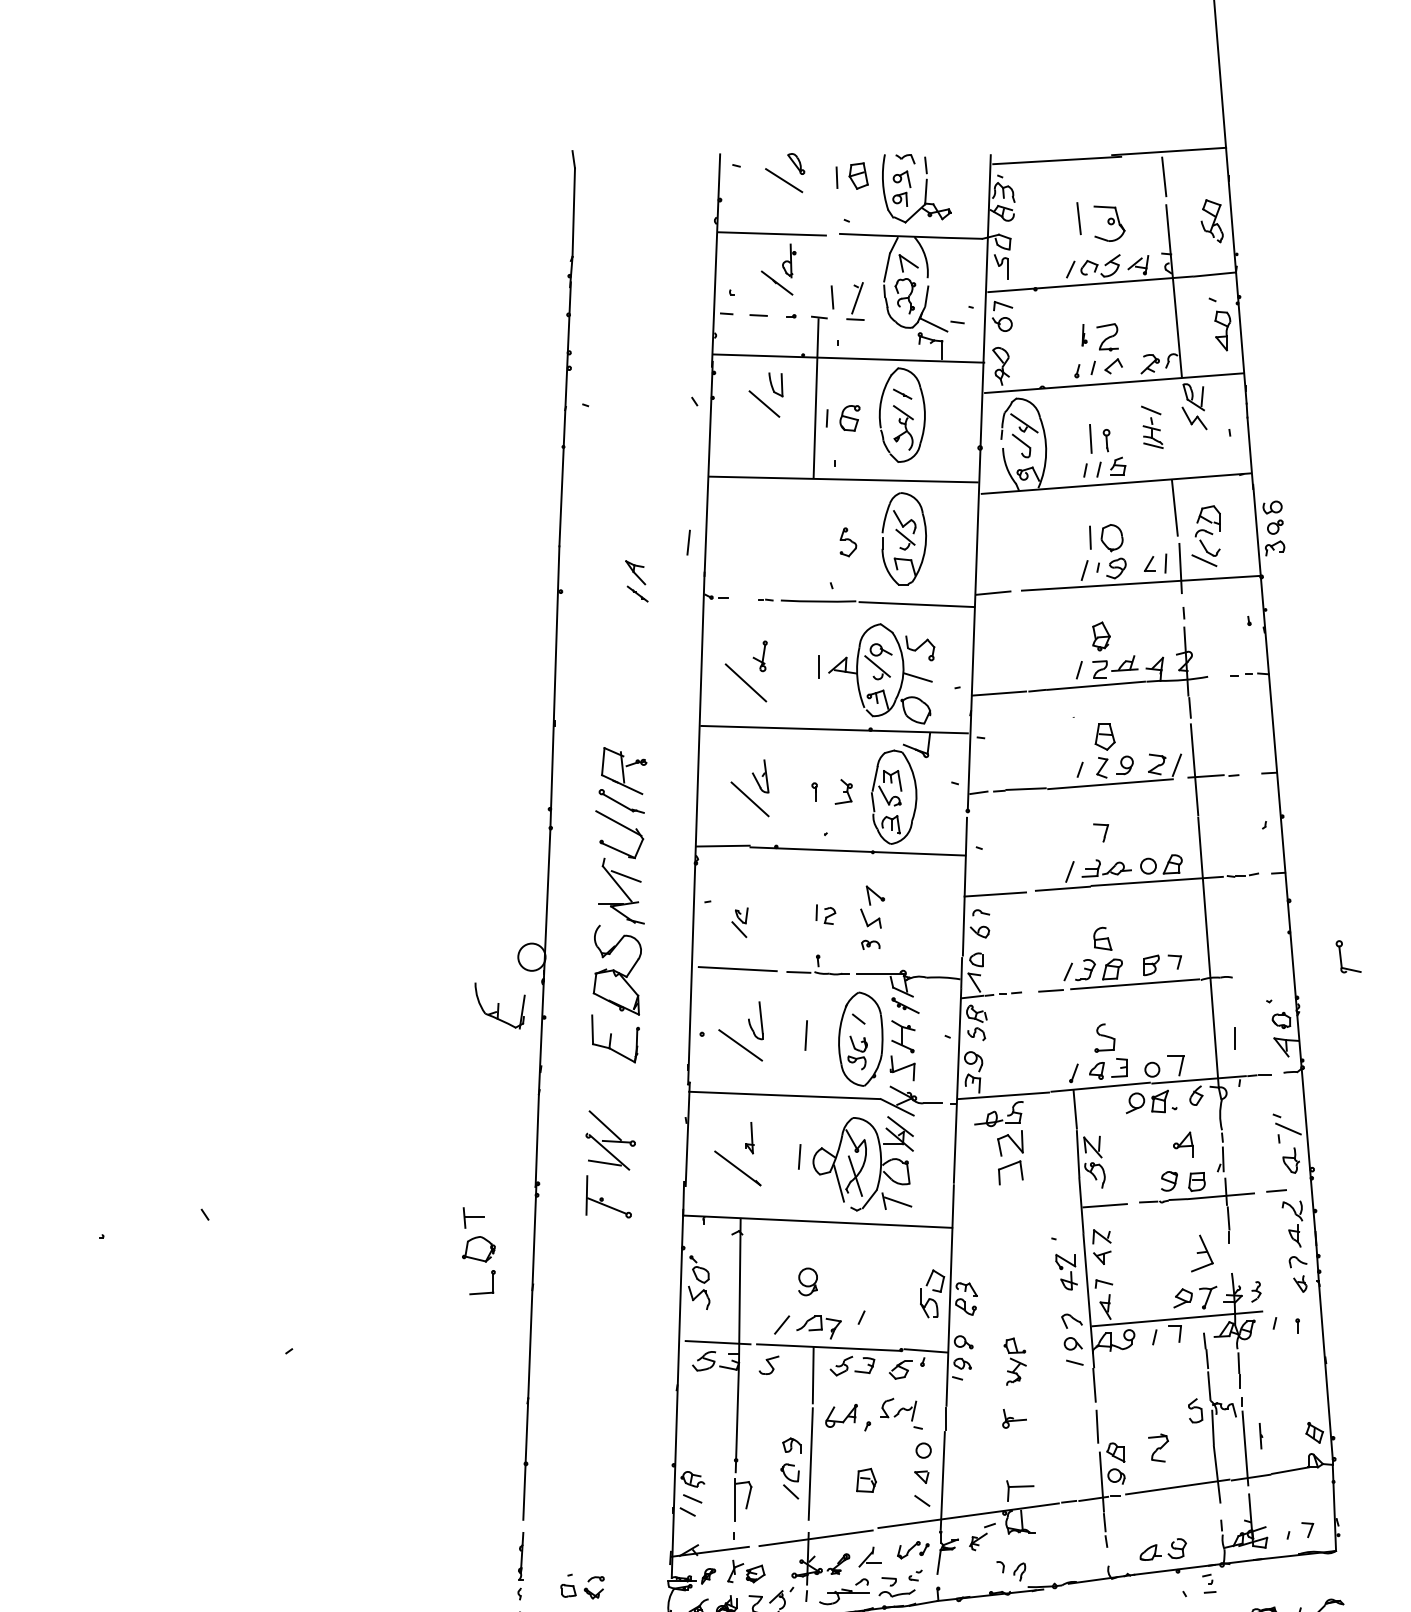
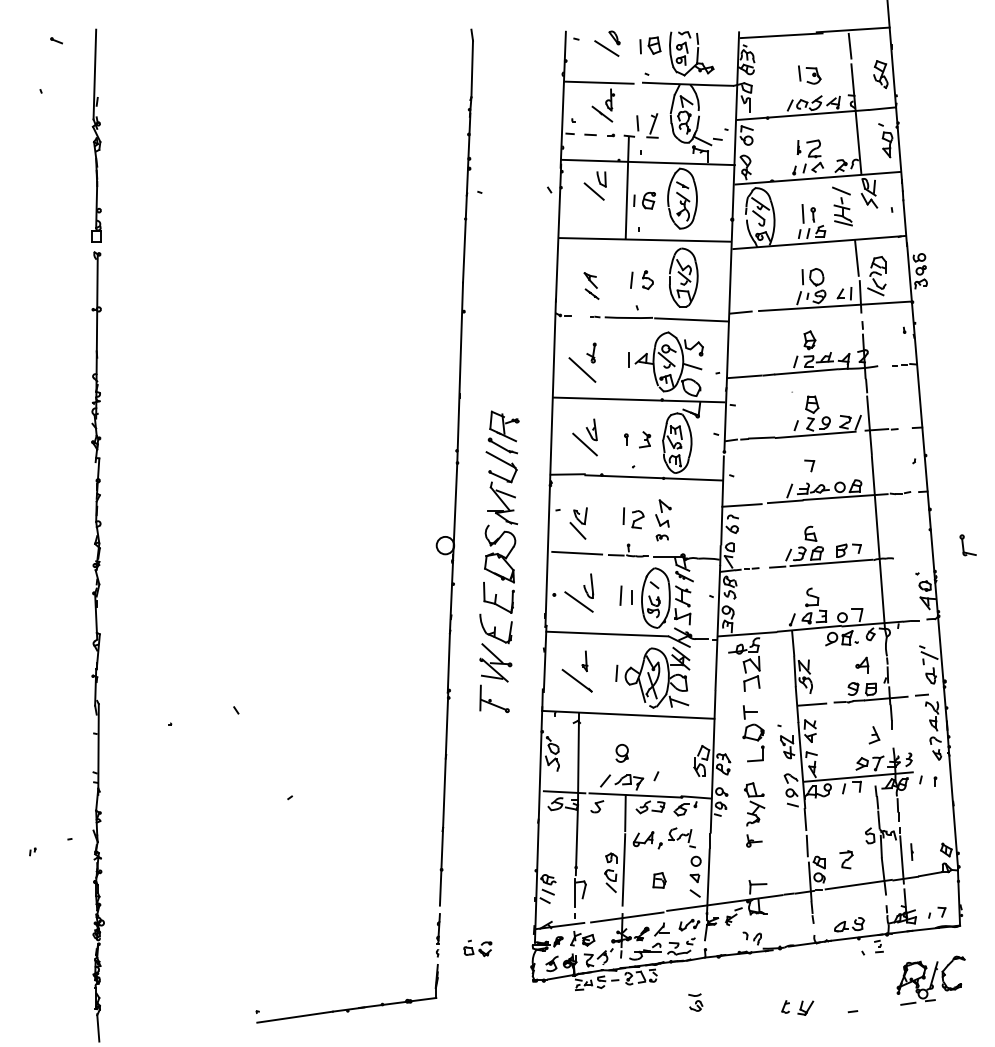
part: (1100, 221) -> (809, 74), size x0.71
part: (1152, 427) -> (842, 206), size x1.43
line: (688, 541) -> (631, 279), moved
part: (636, 580) -> (591, 285), moved
part: (825, 914) -> (633, 518), size x1.67
part: (739, 922) -> (578, 523), size x1.67
part: (499, 1005) -> (495, 628), moved
line: (1235, 1038) -> (631, 597), moved
part: (478, 1250) -> (753, 733), moved
part: (1202, 1253) -> (874, 735), size x0.71
part: (1014, 1361) -> (754, 804), size x1.43

